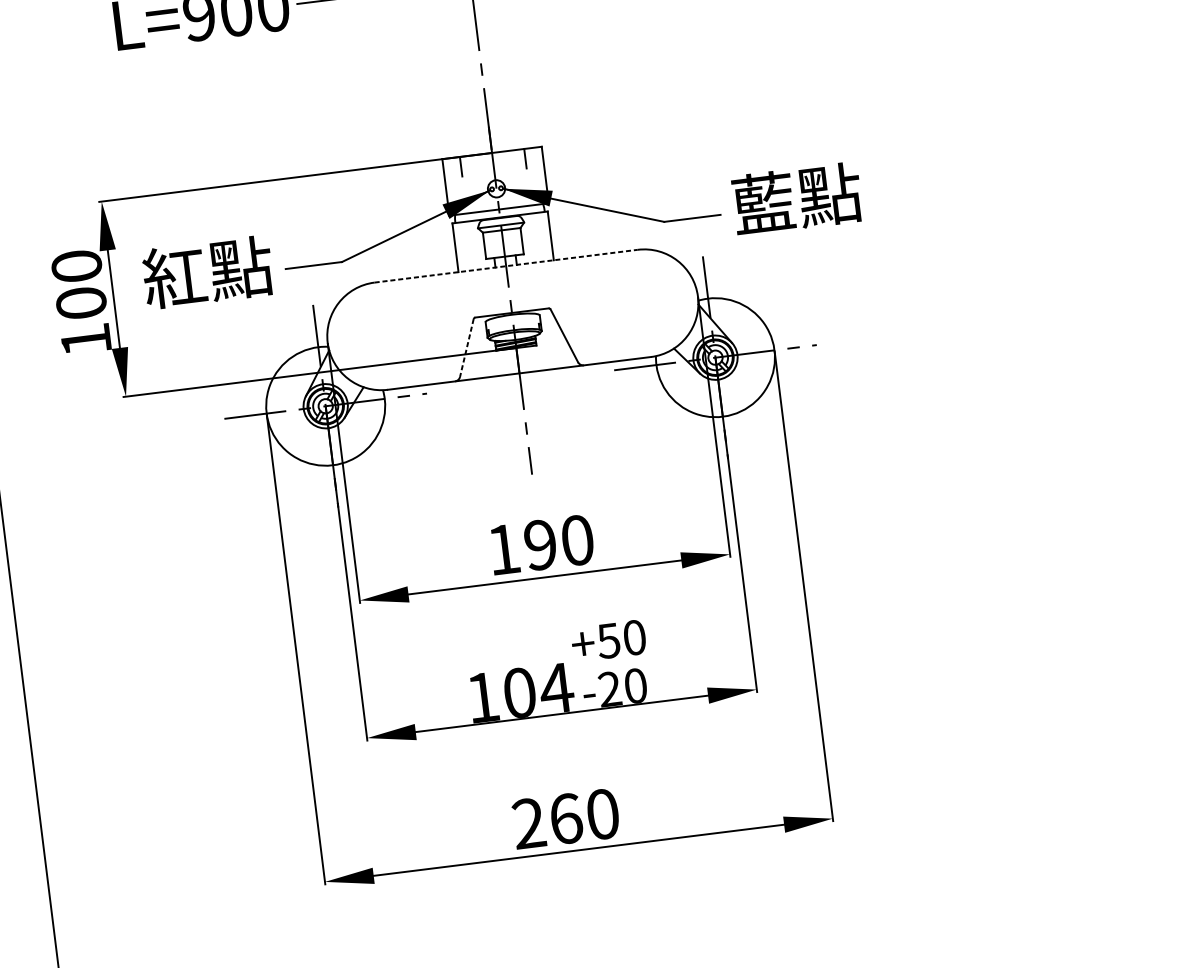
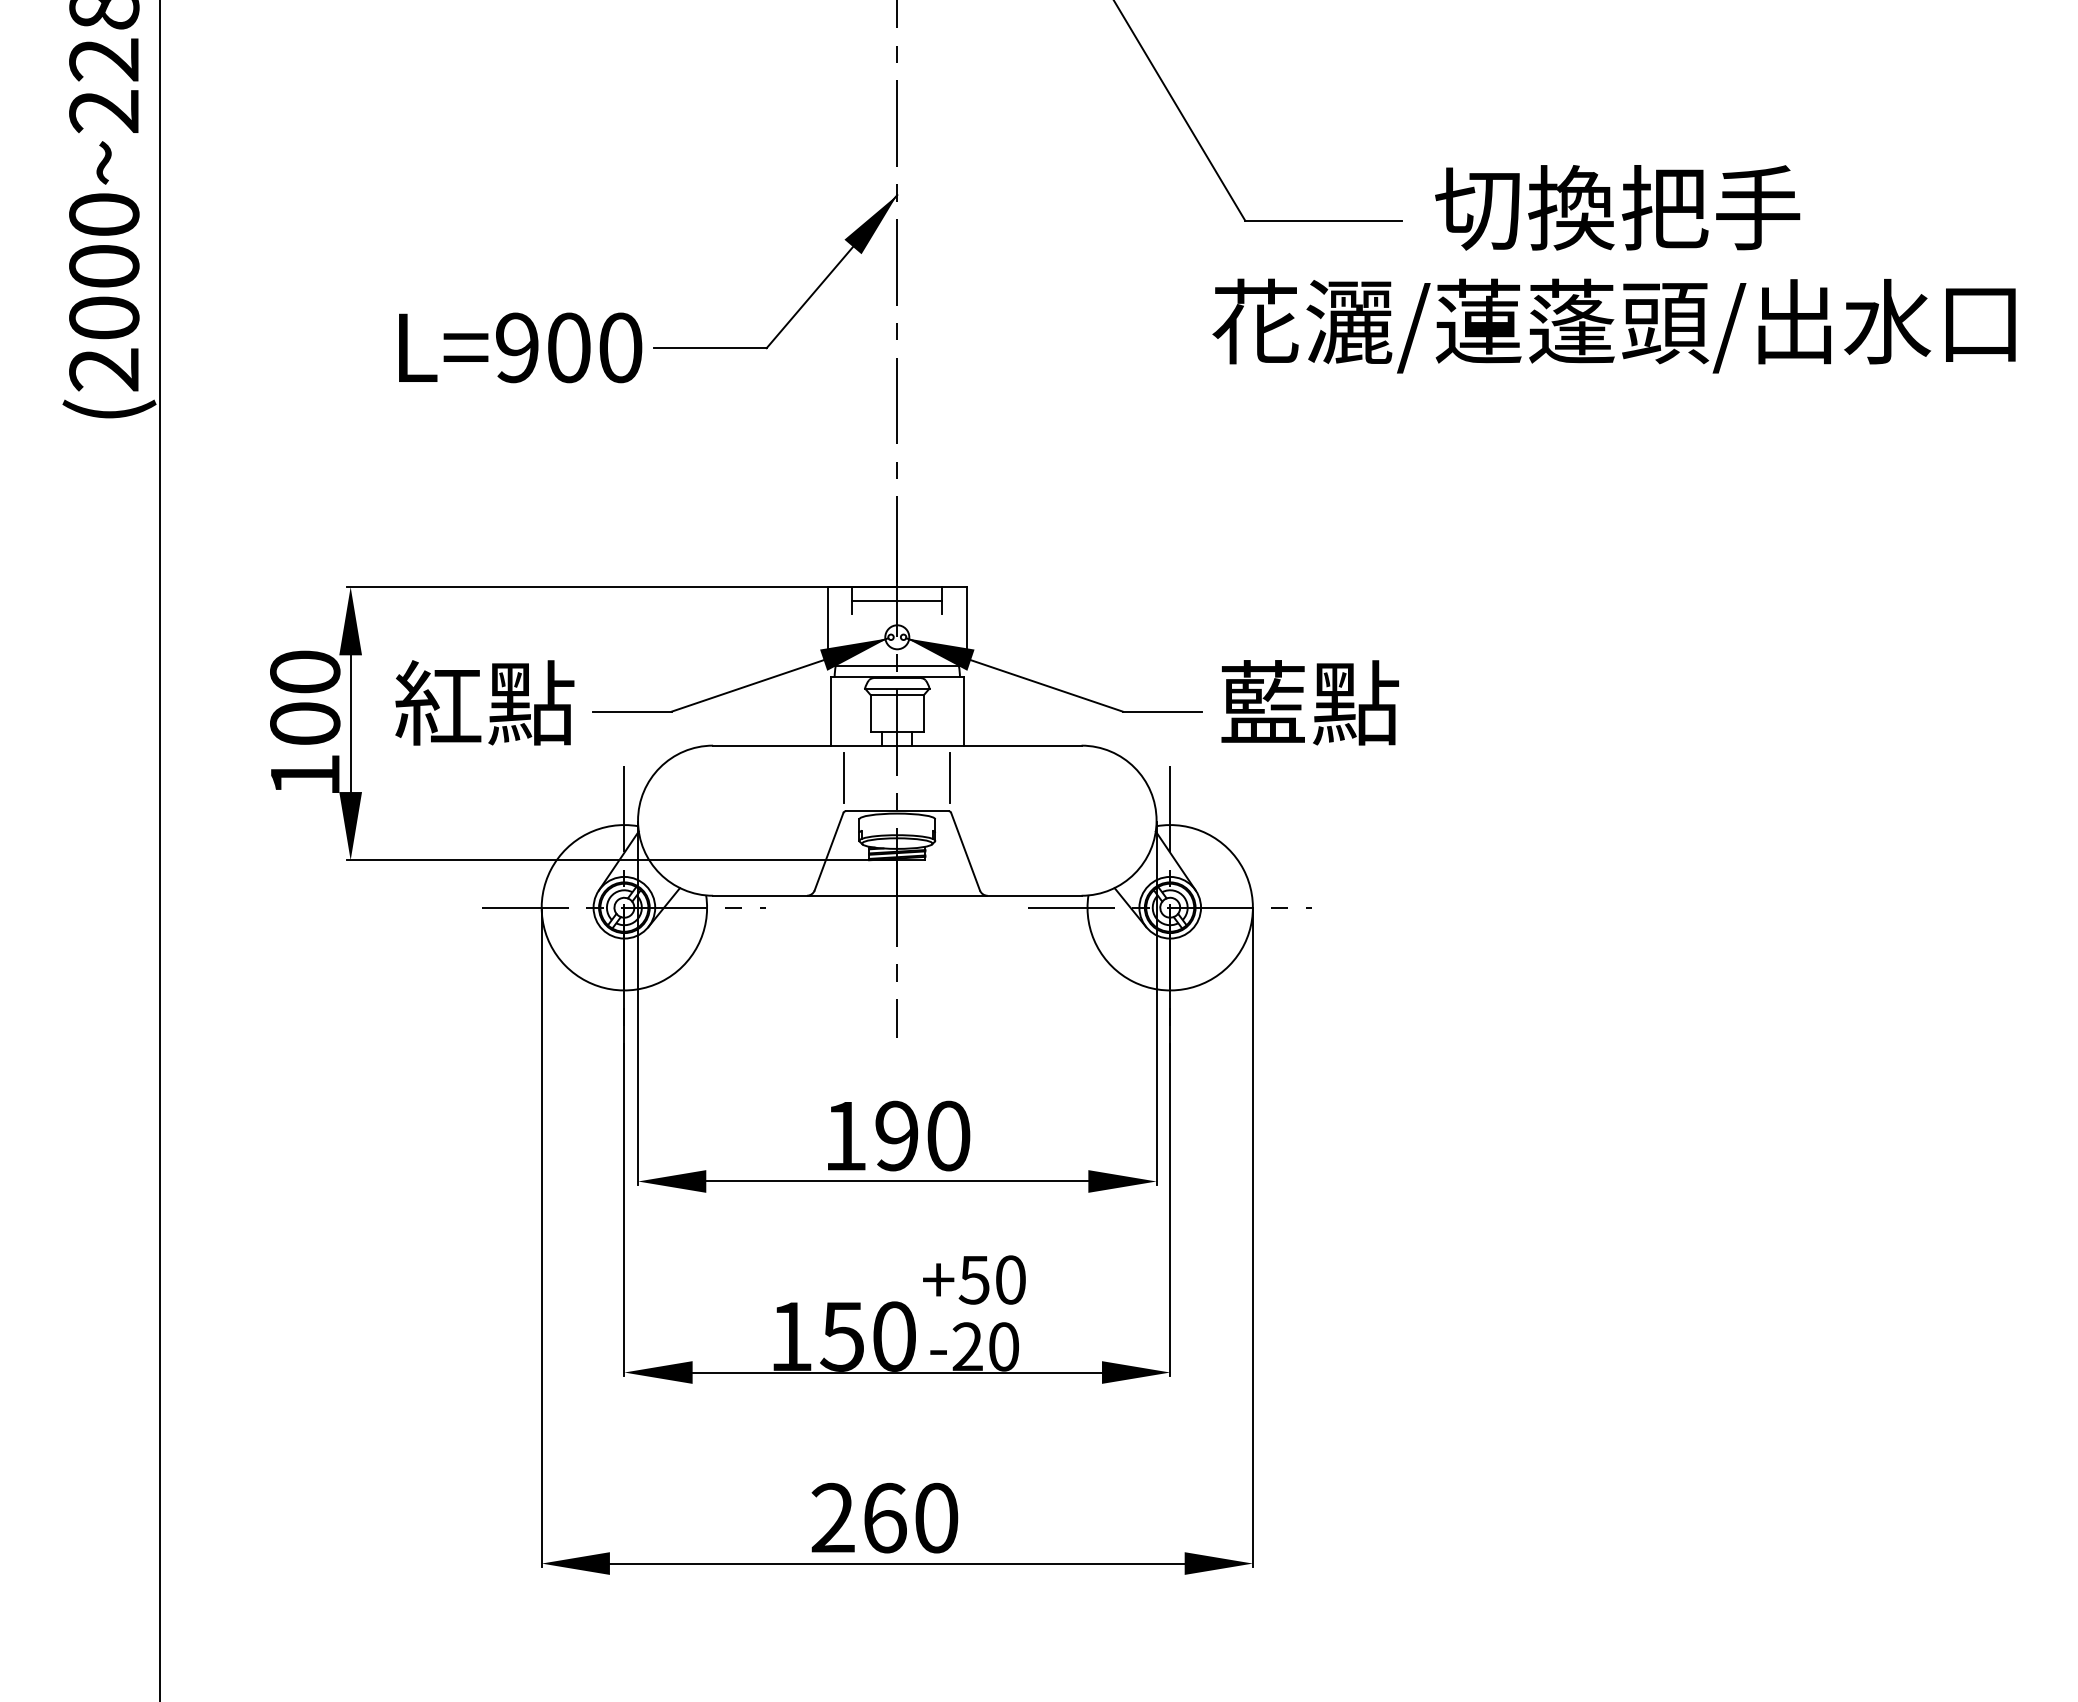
line: (493, 162) -> (897, 600), added
line: (506, 266) -> (897, 745), dashed -> solid
line: (547, 284) -> (950, 778), added
line: (471, 294) -> (844, 778), added
line: (466, 348) -> (828, 852), dashed -> solid
text: (538, 690) -> (868, 1336), 104 -> 150

